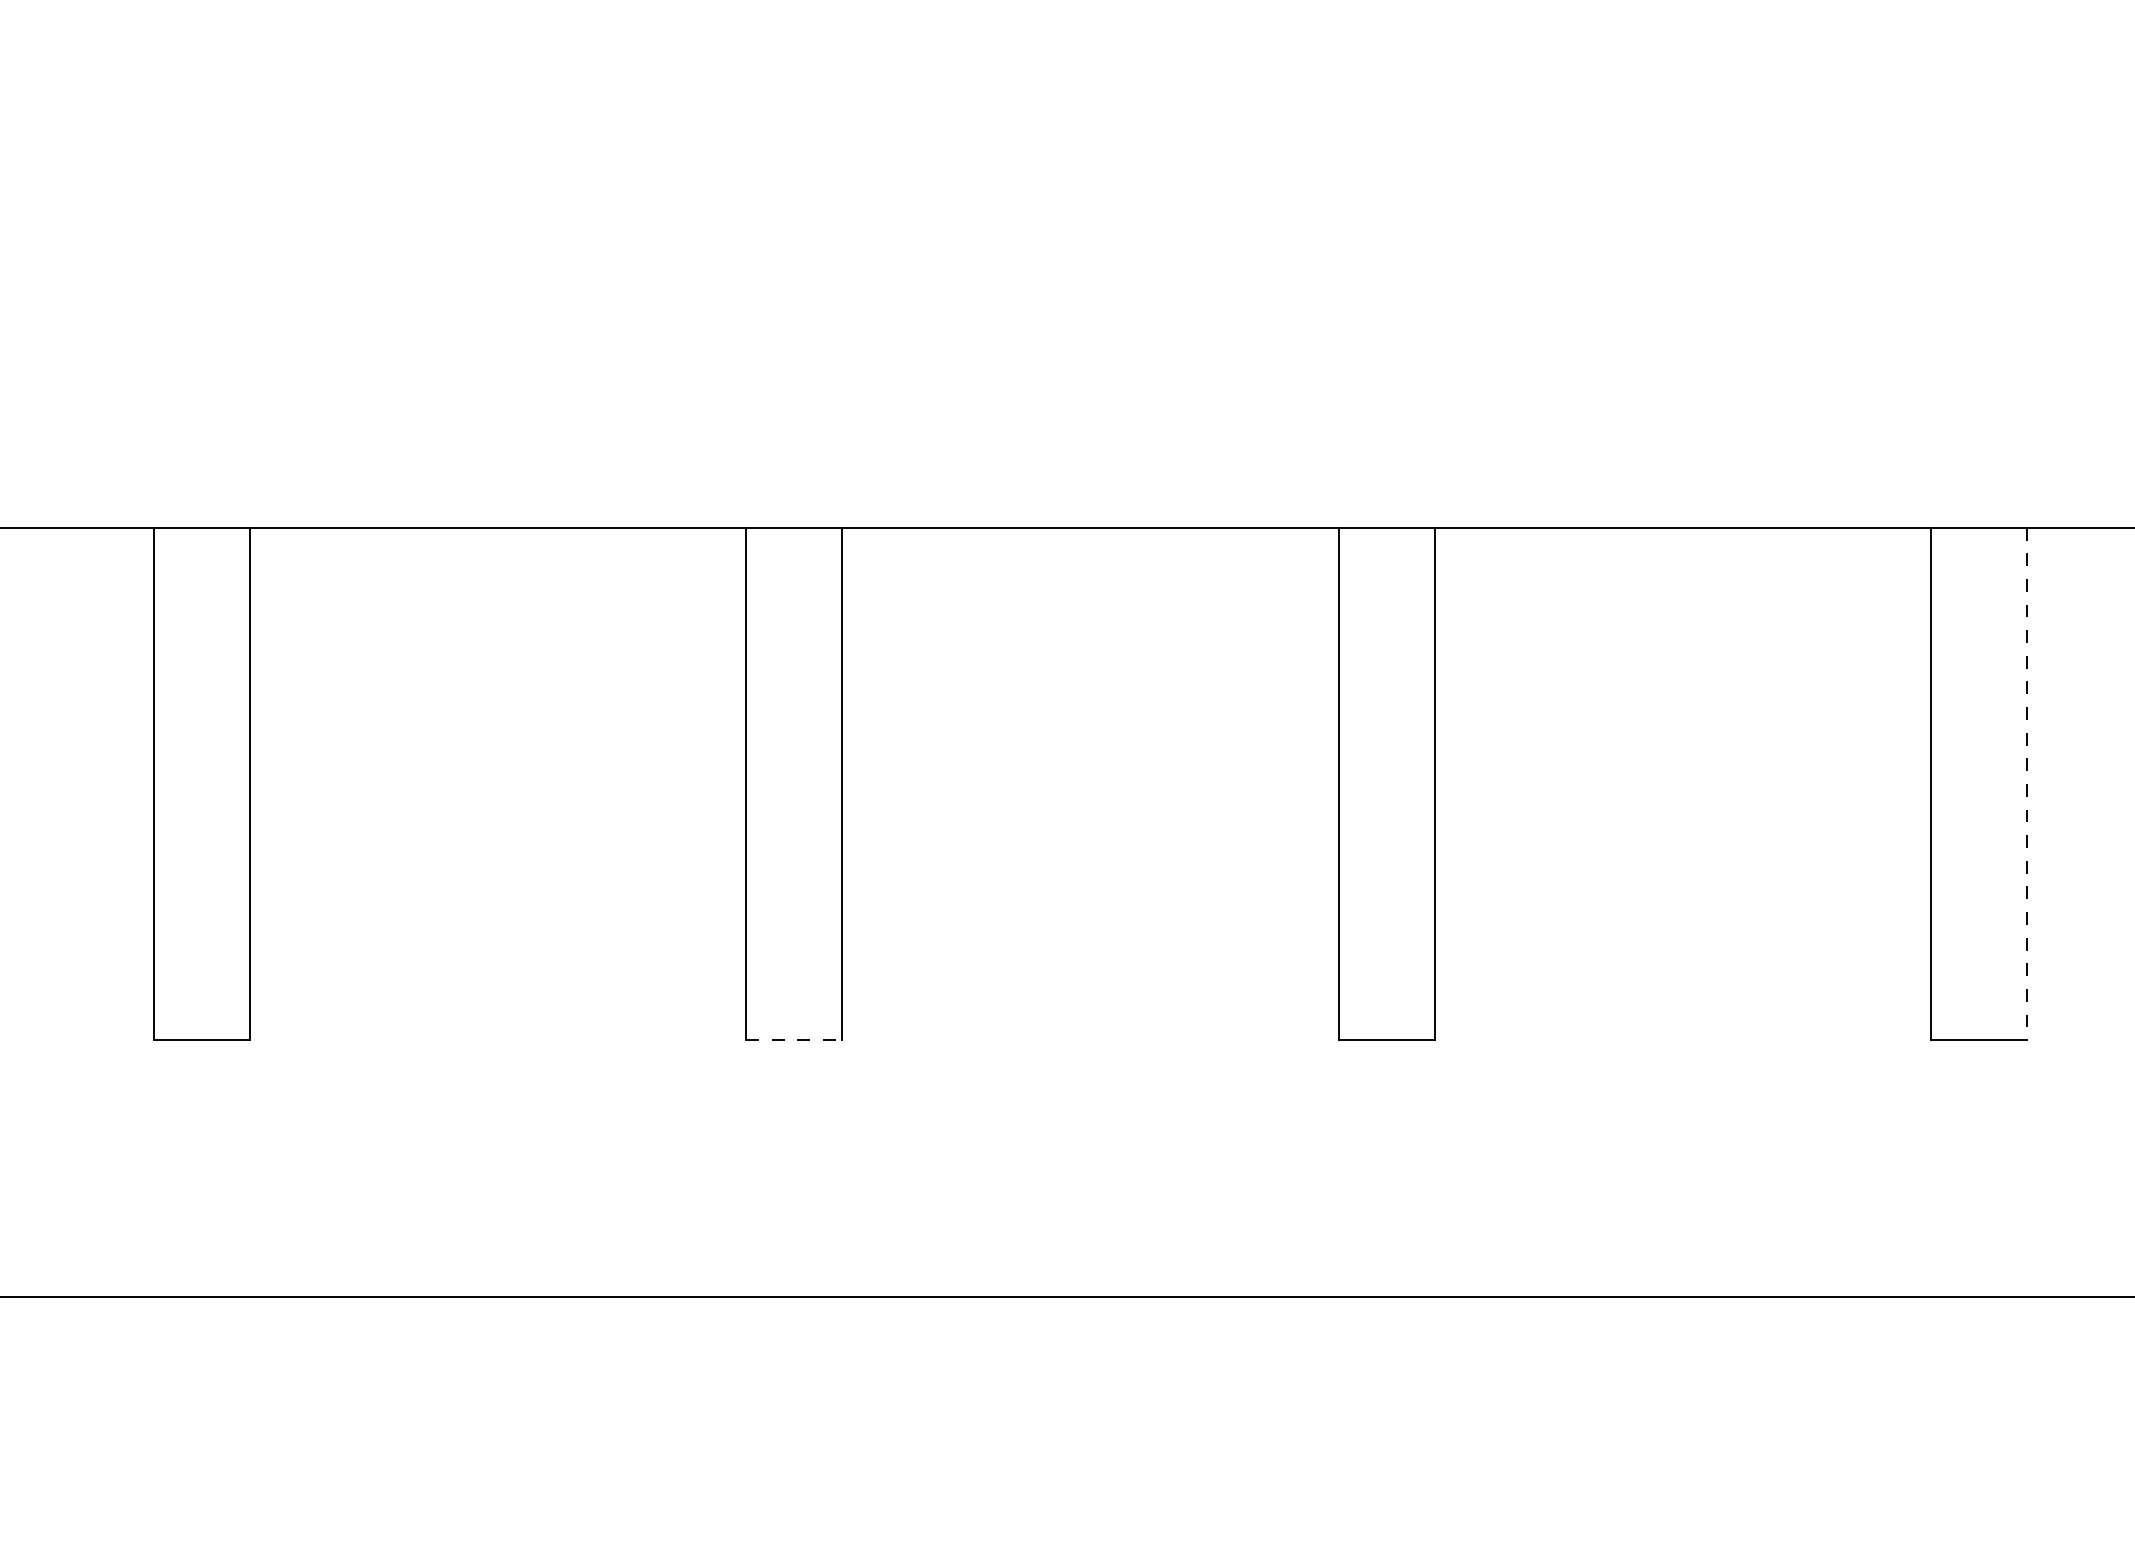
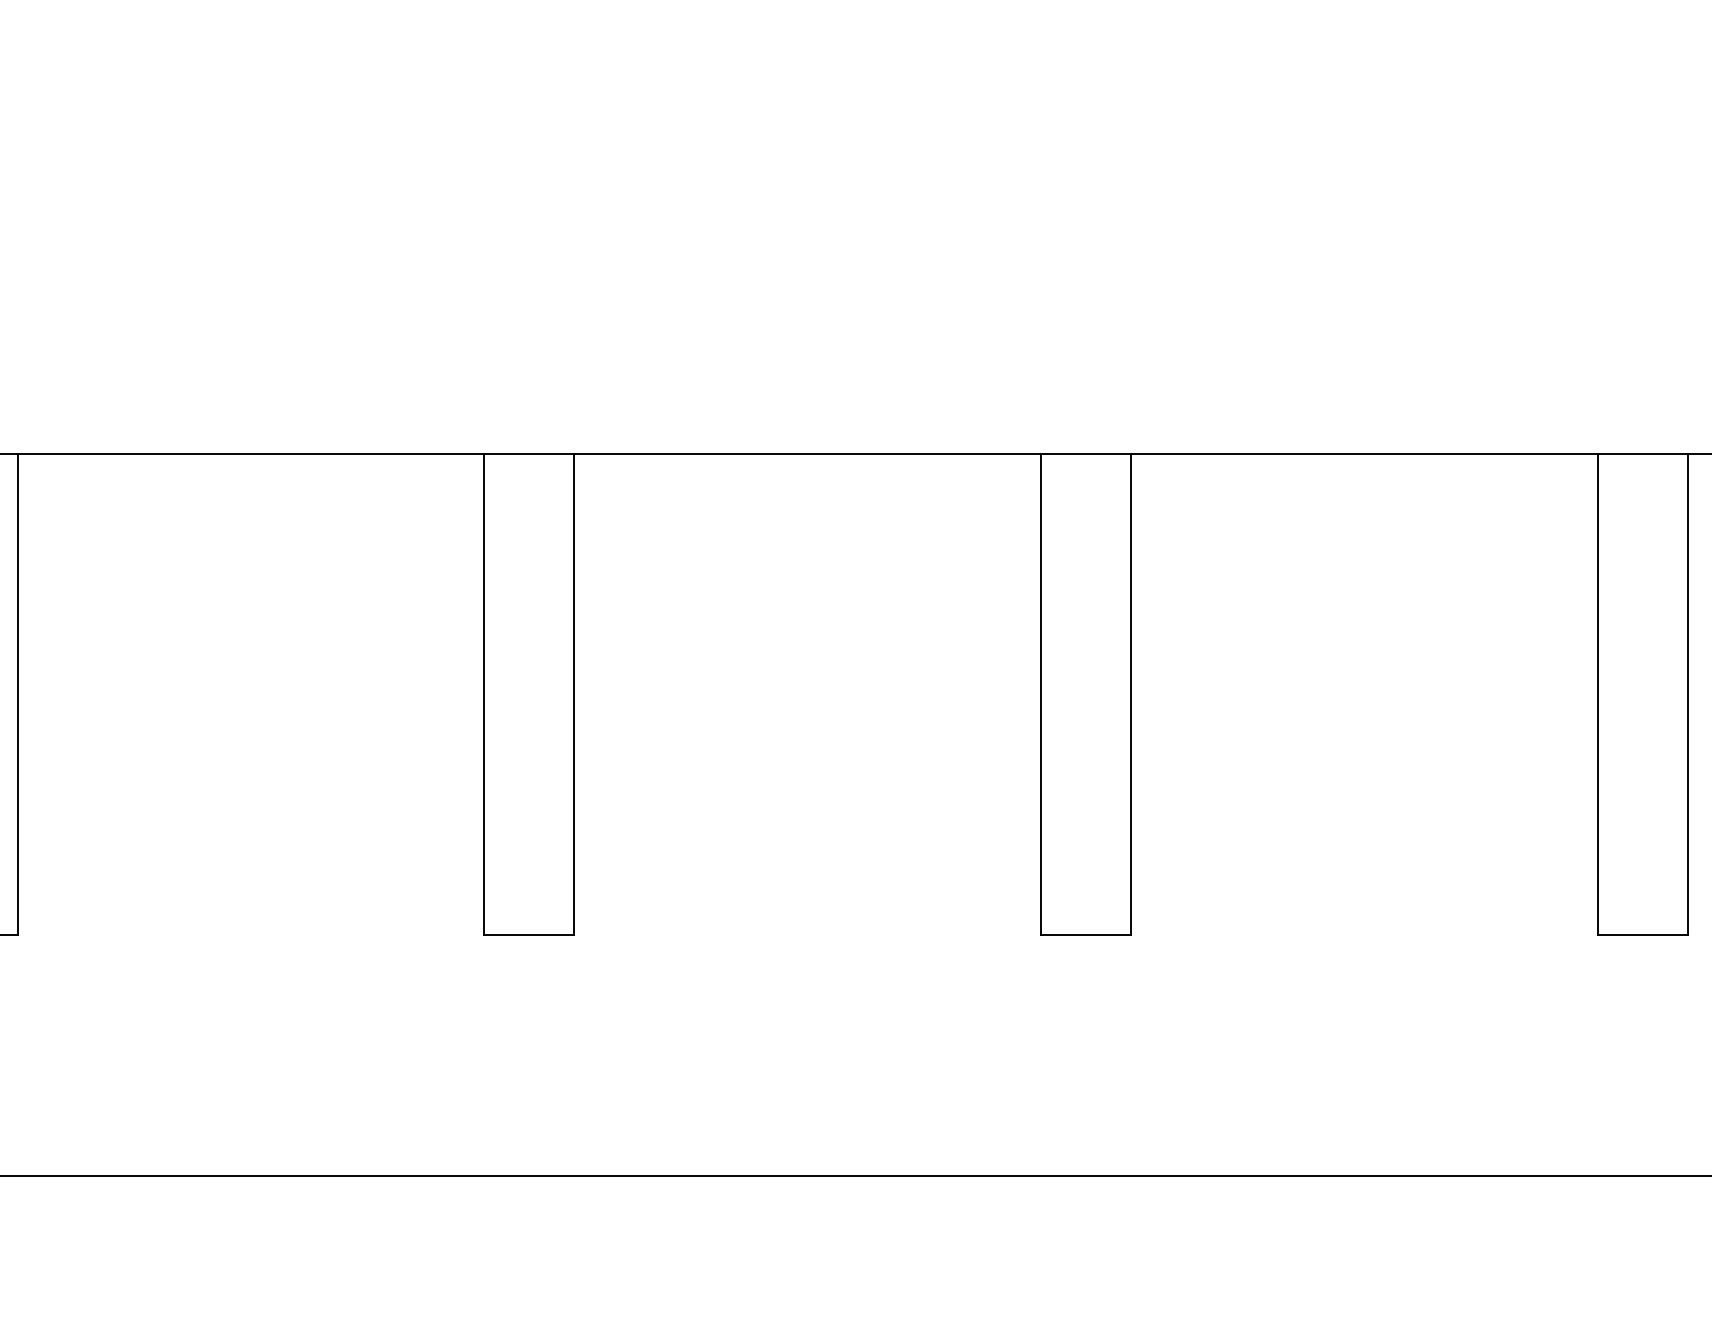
line: (2027, 784) -> (1687, 694), dashed -> solid
line: (794, 1040) -> (529, 935), dashed -> solid

